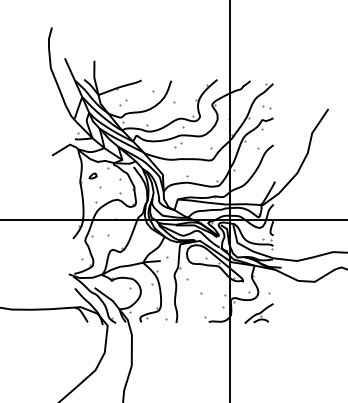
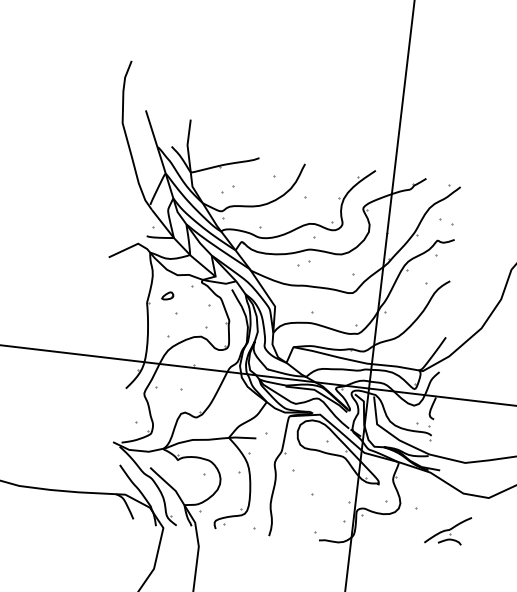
part: (258, 313) -> (447, 529), moved

